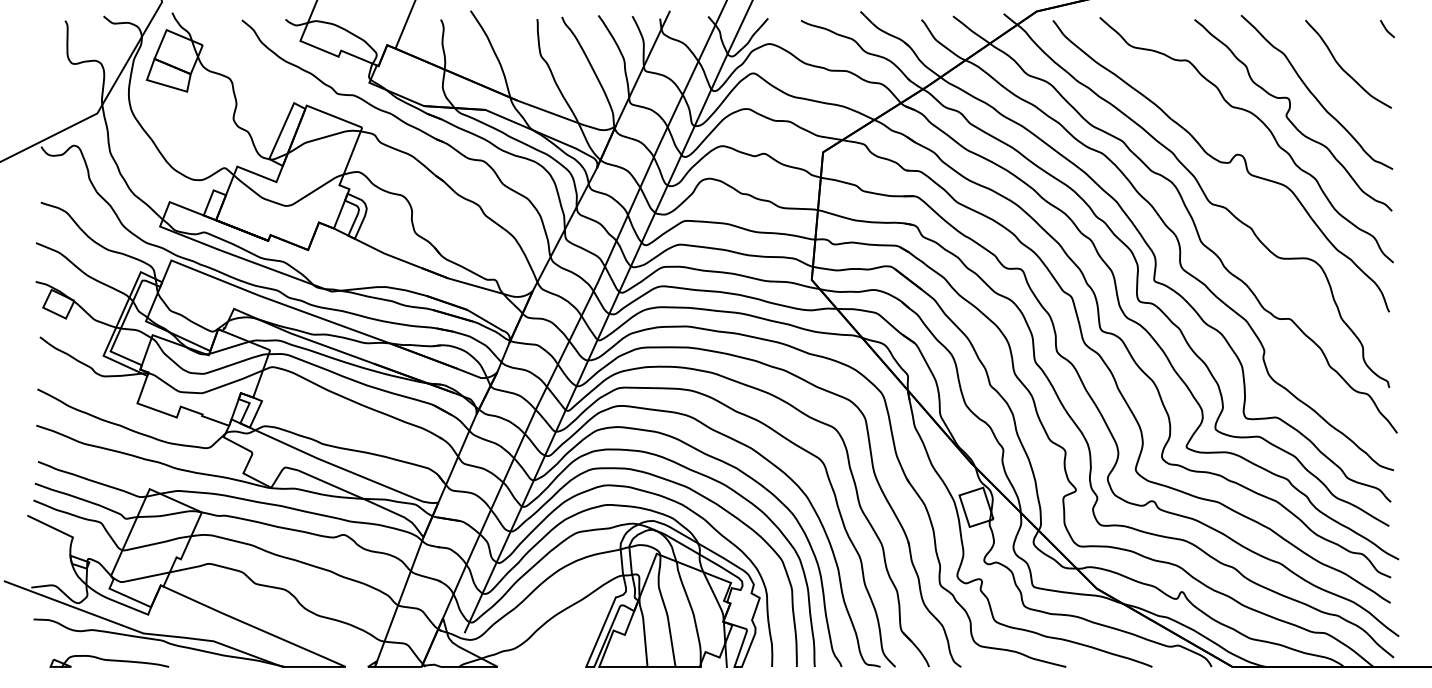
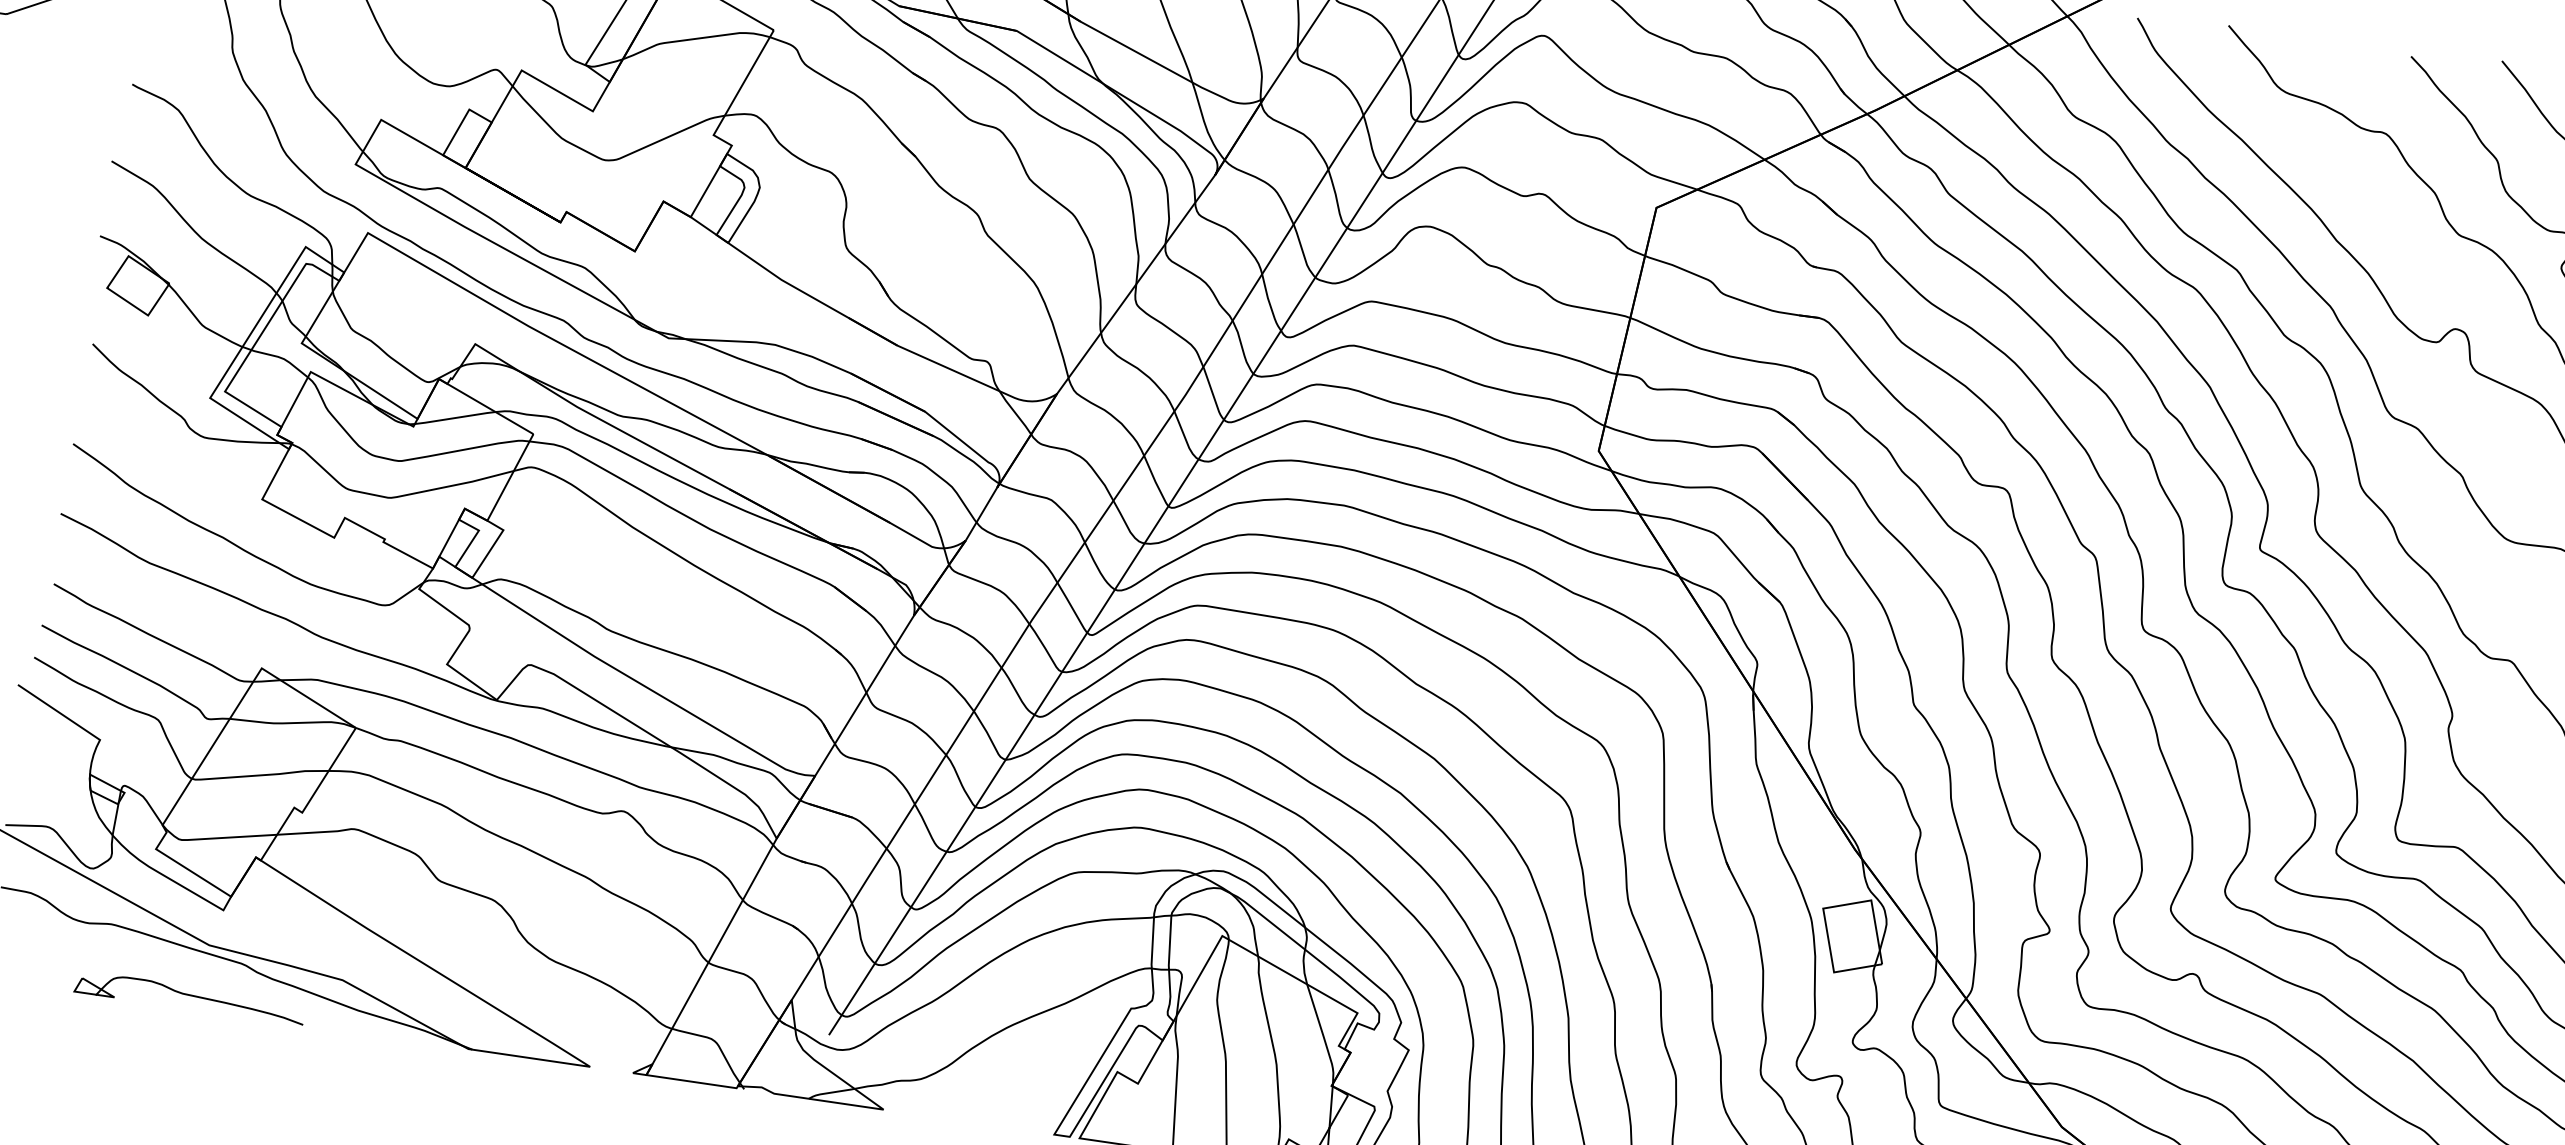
part: (109, 661) -> (189, 997), moved

